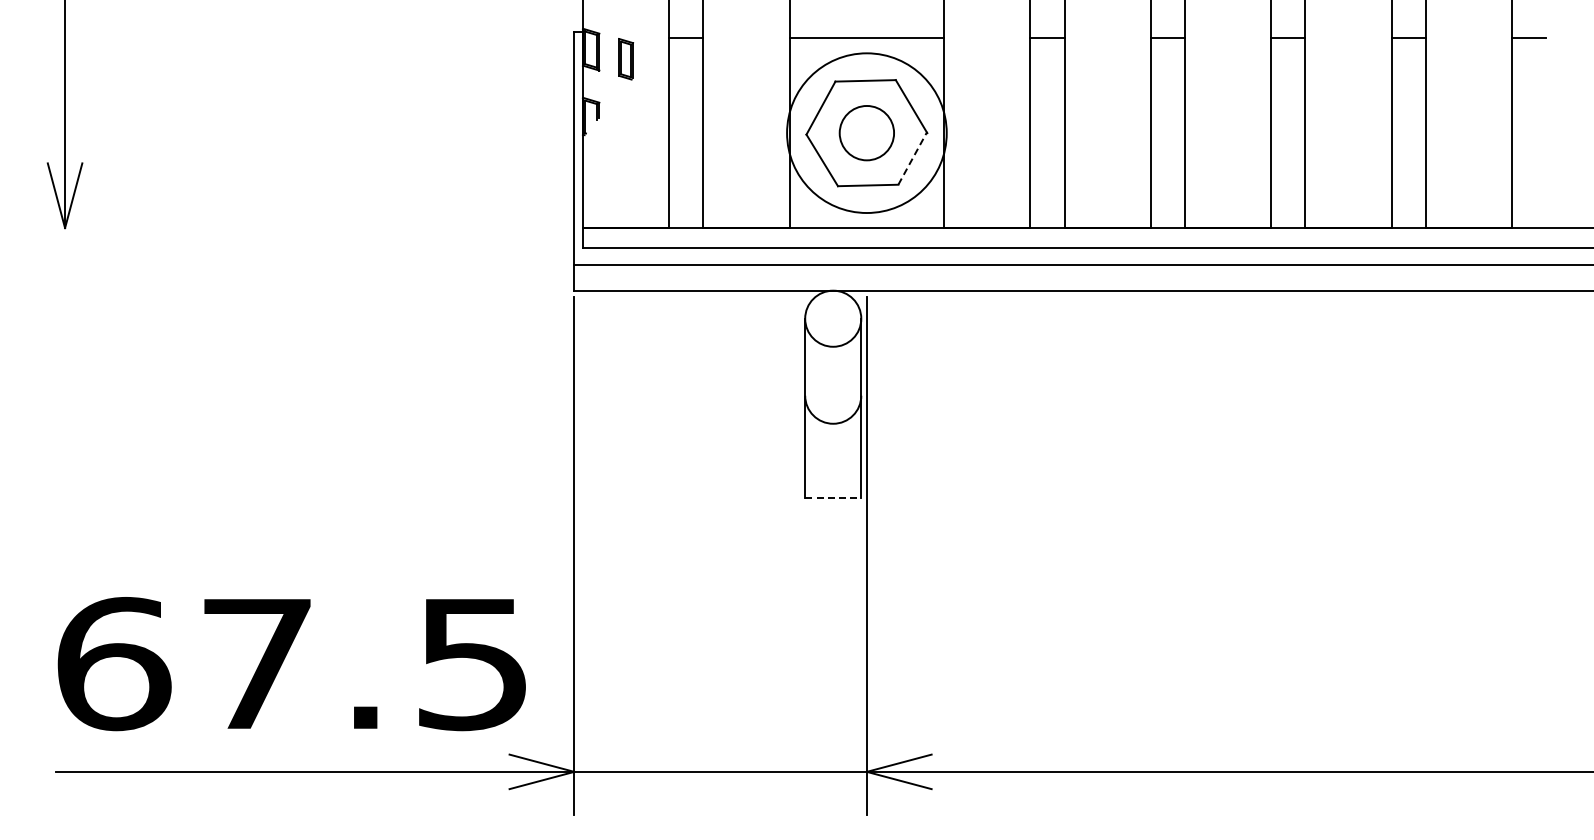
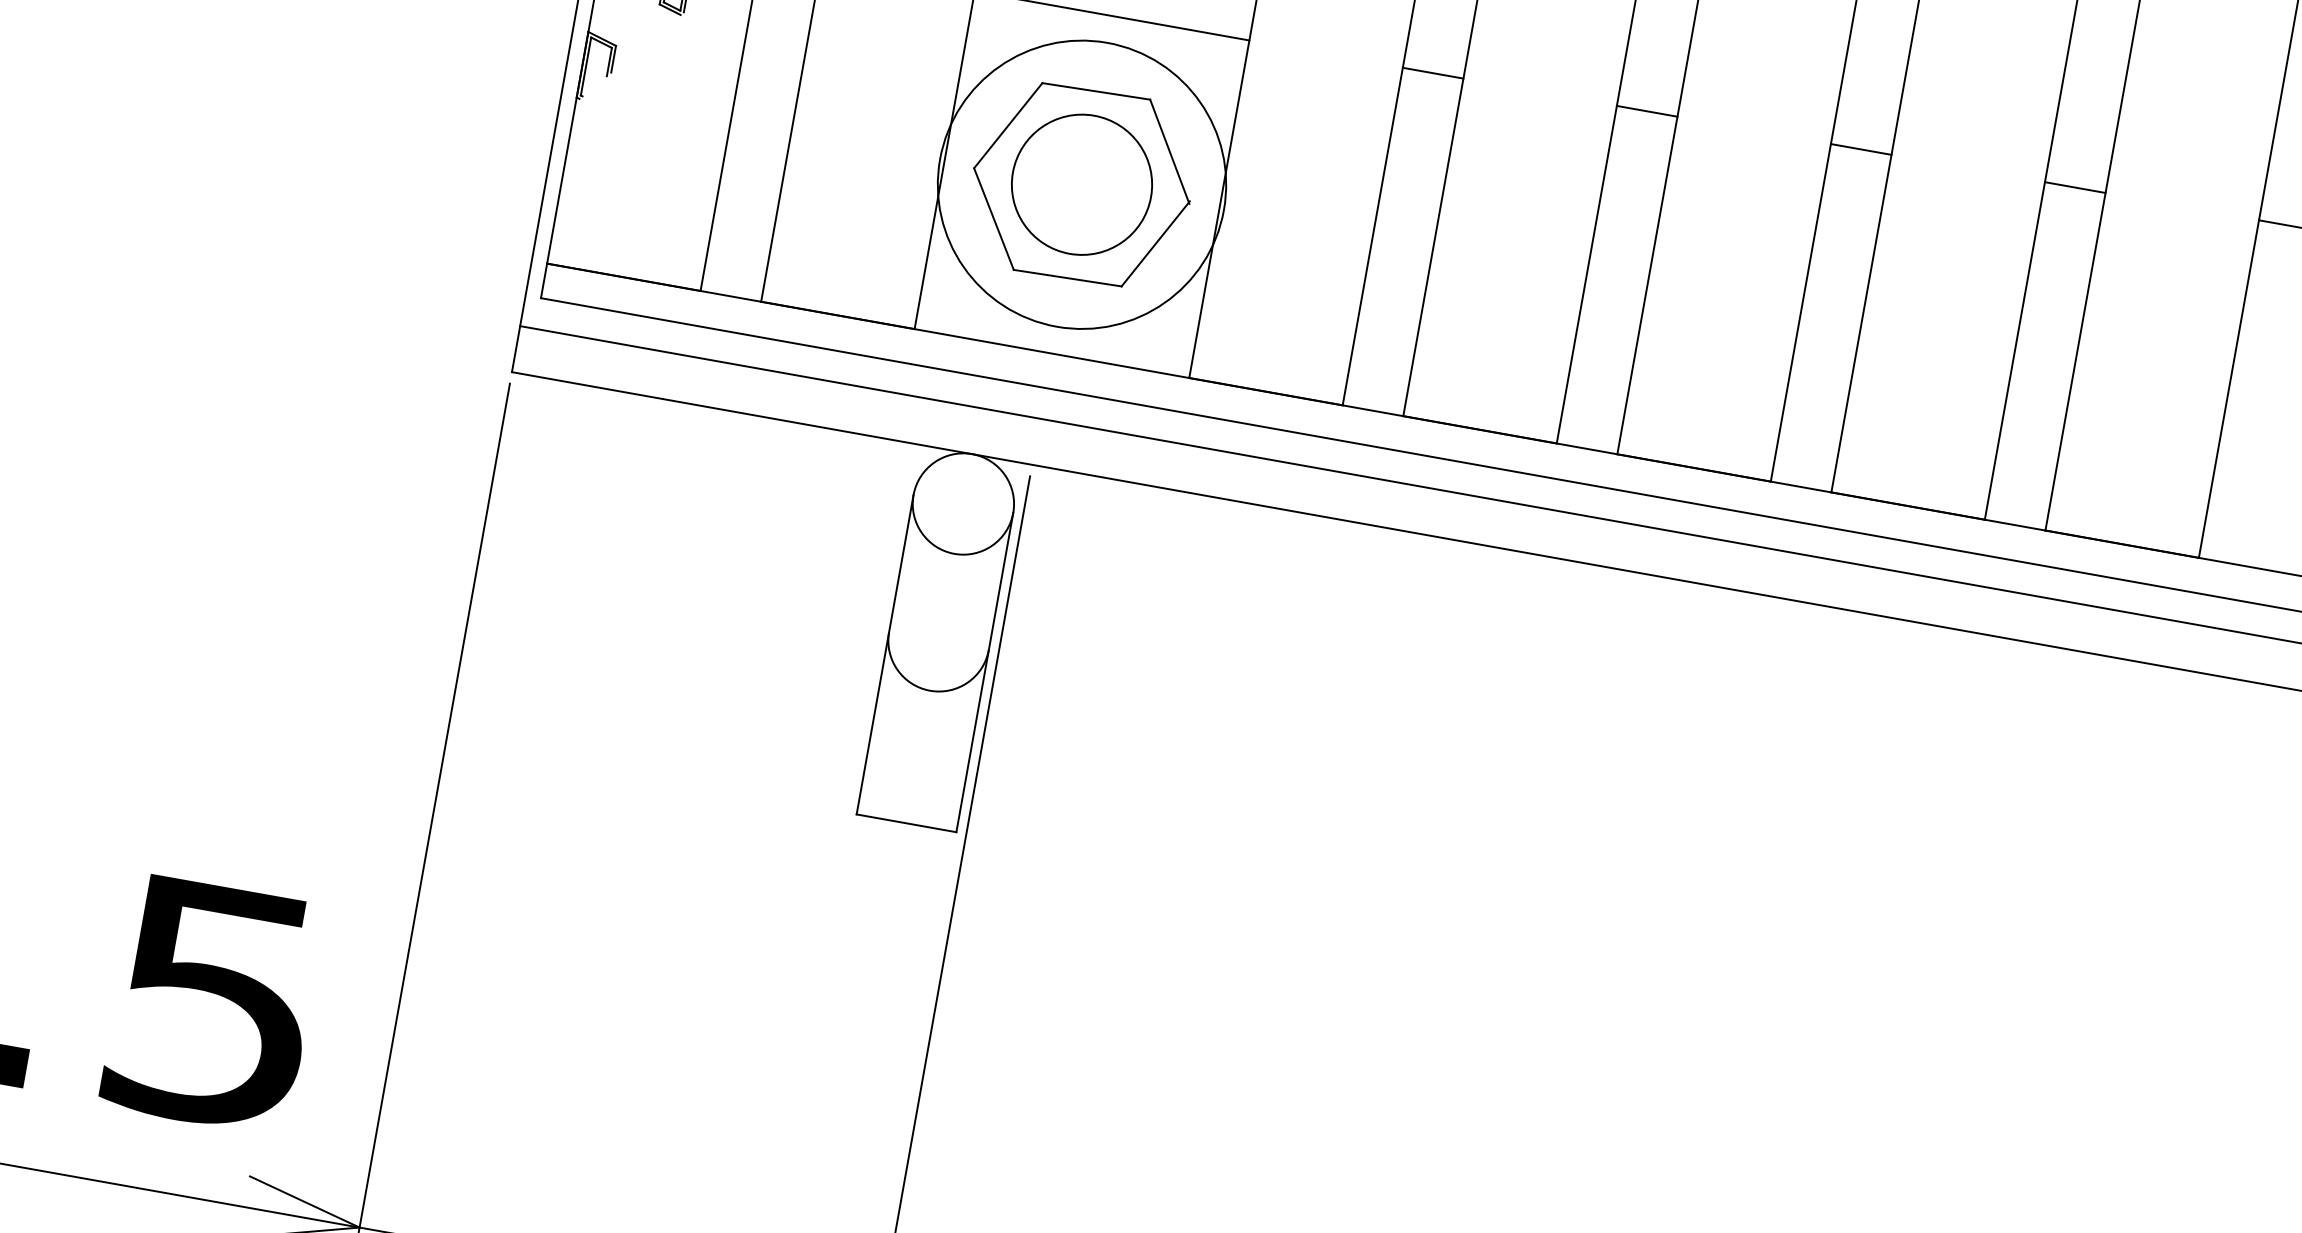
circle: (866, 133) -> (1081, 185), size x1.43
line: (913, 157) -> (1157, 242), dashed -> solid
line: (833, 498) -> (906, 823), dashed -> solid

